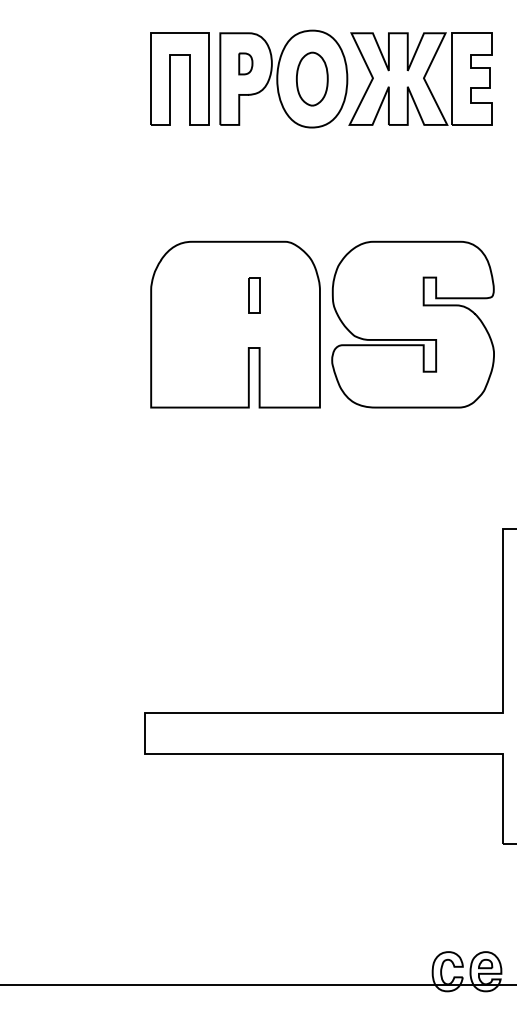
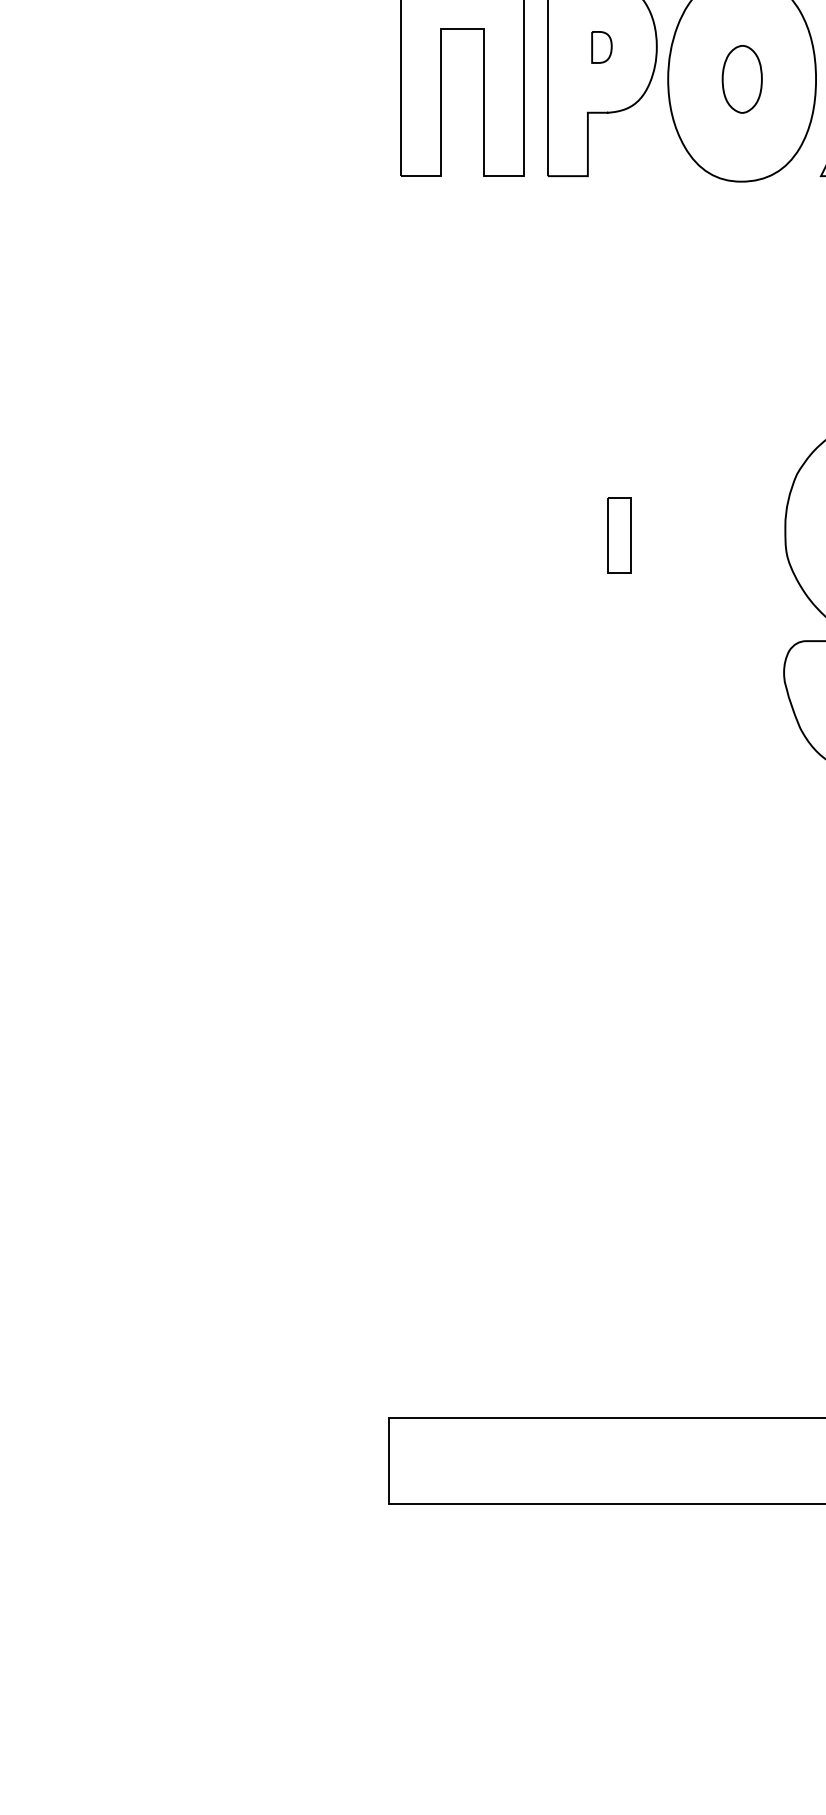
part: (245, 63) -> (601, 46), size x0.7
part: (312, 78) -> (742, 78), size x0.6
part: (235, 324) -> (579, 597), removed

